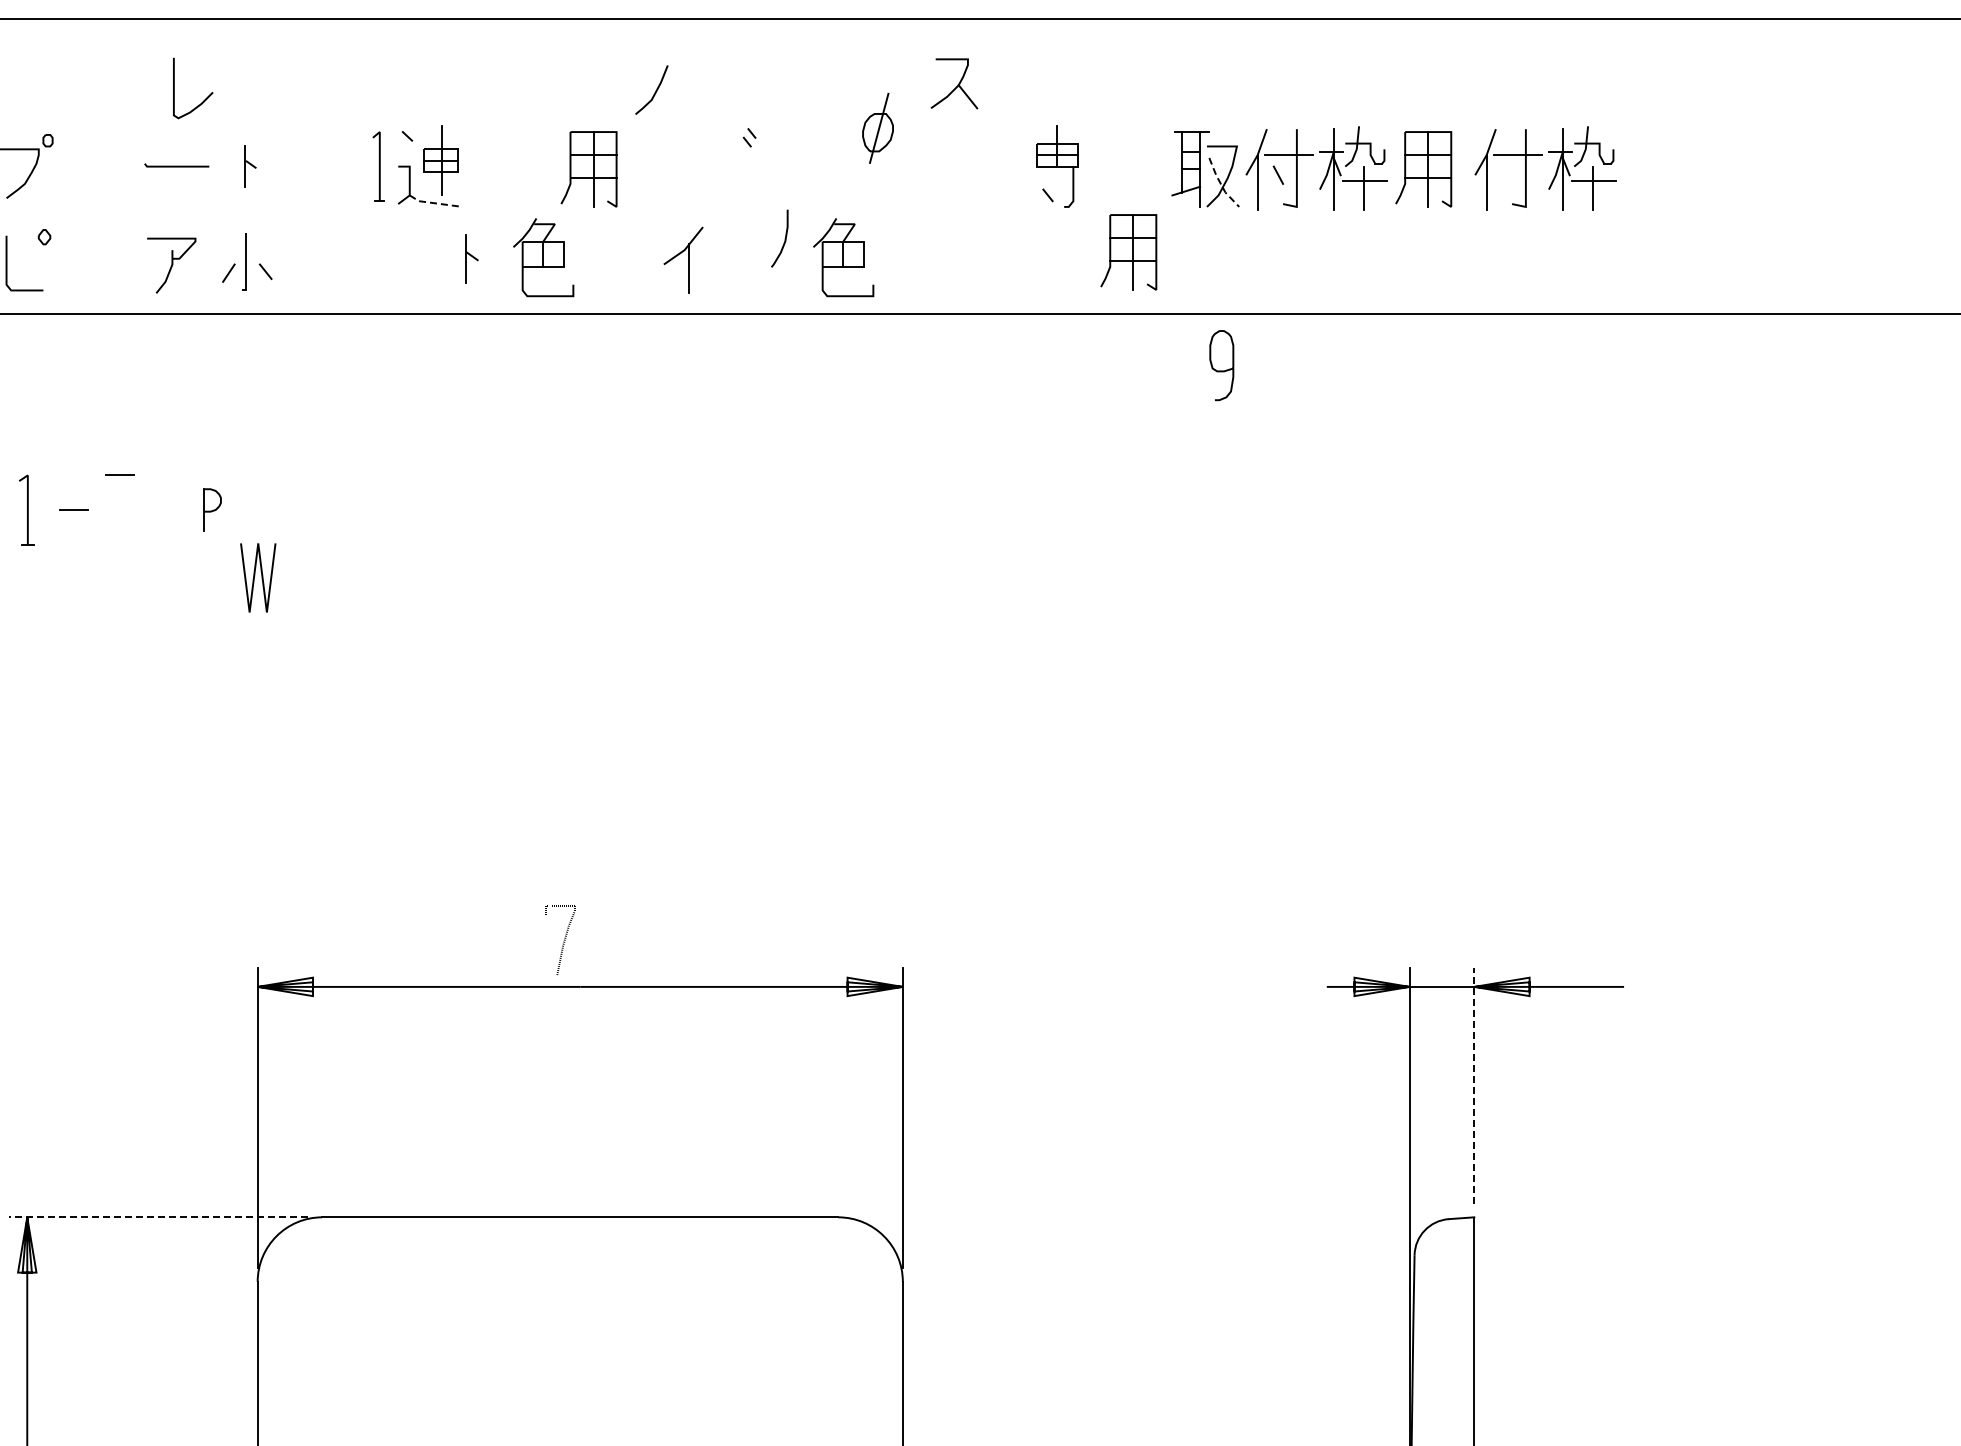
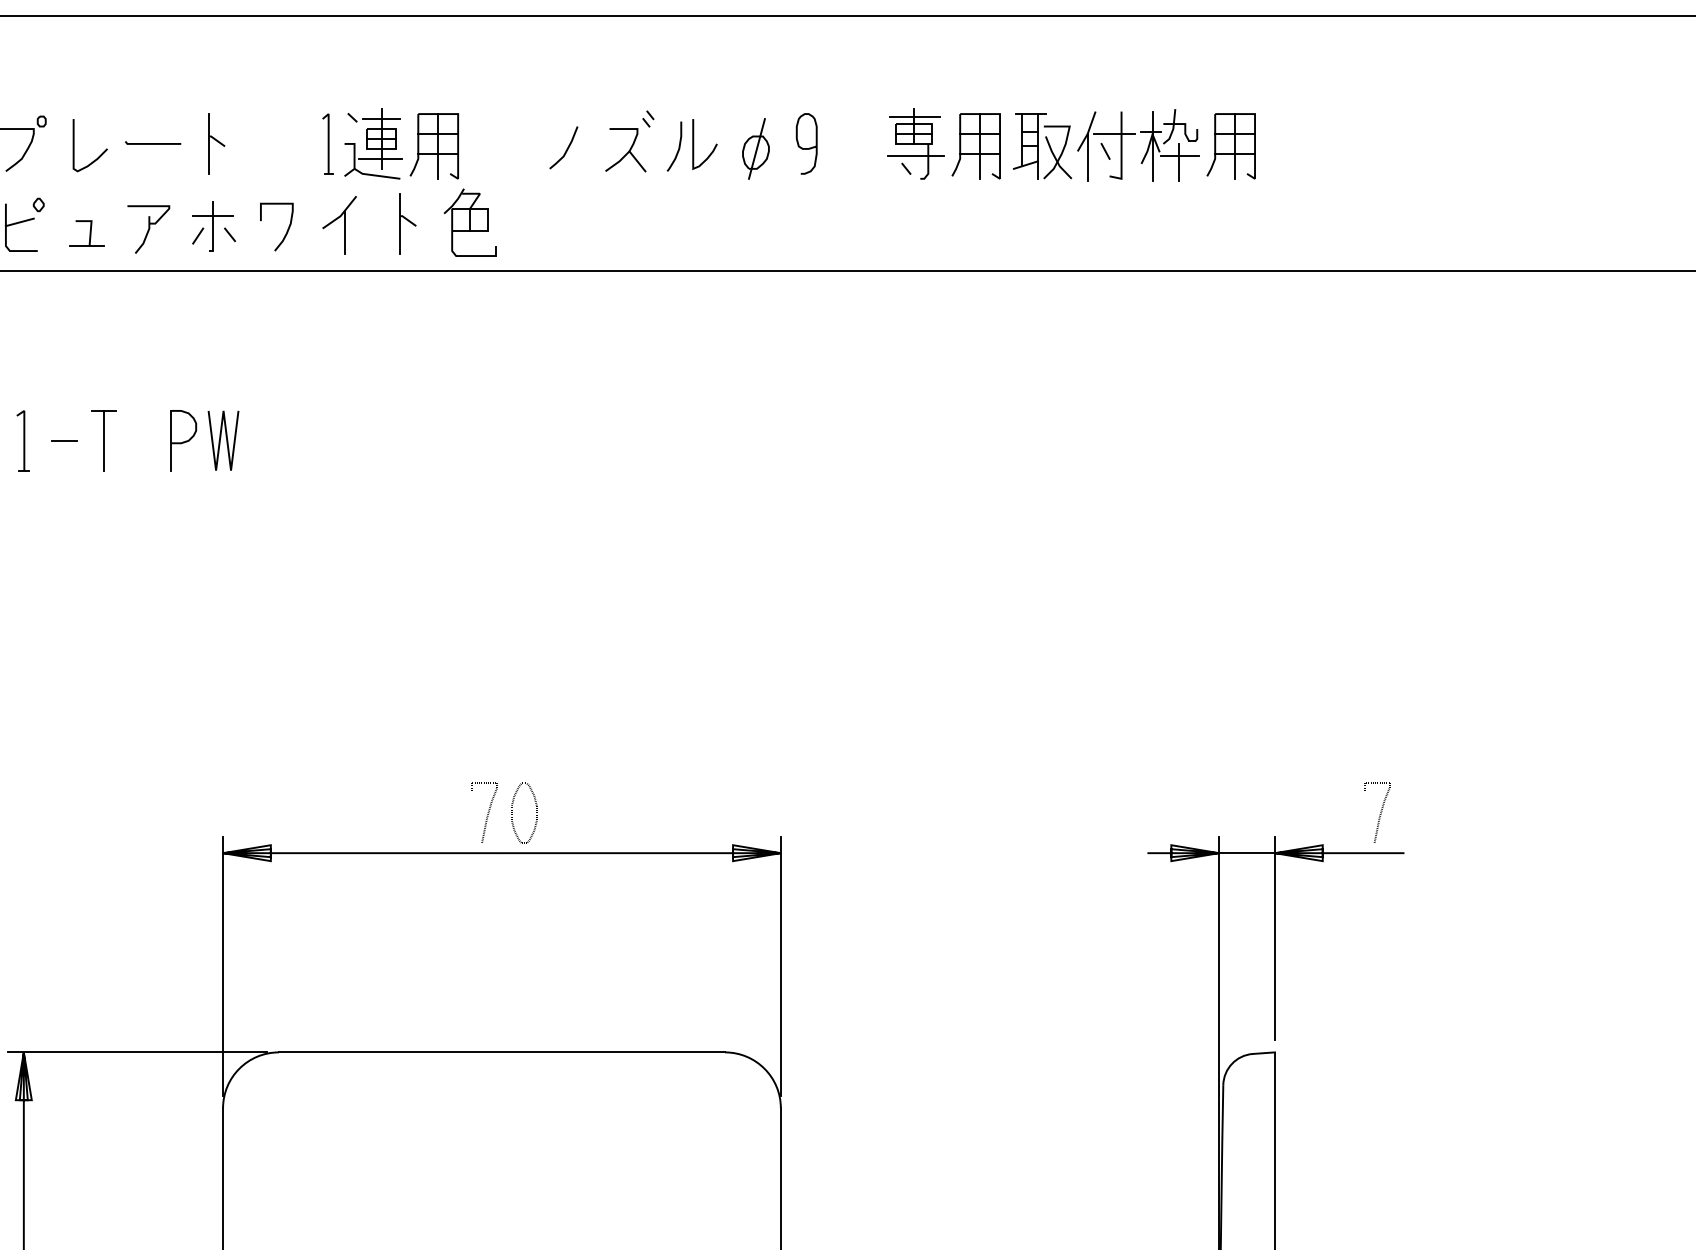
part: (954, 83) -> (625, 149), moved
line: (655, 90) -> (567, 148), moved
curve: (204, 99) -> (100, 155), moved
part: (877, 127) -> (755, 148), moved
line: (1058, 134) -> (915, 116), added
line: (440, 137) -> (381, 118), added
part: (250, 166) -> (216, 143), size x1.67
curve: (802, 166) -> (694, 143), added
part: (588, 169) -> (433, 146), moved
part: (1555, 172) -> (1345, 149), removed
line: (1059, 181) -> (916, 156), added
line: (439, 183) -> (380, 158), added
line: (1221, 184) -> (1056, 159), dashed -> solid
line: (435, 203) -> (376, 175), dashed -> solid
curve: (784, 238) -> (678, 146), moved
line: (246, 250) -> (213, 216), added
part: (1128, 252) -> (975, 146), moved
line: (22, 257) -> (19, 222), added
part: (843, 257) -> (729, 222), removed
part: (471, 258) -> (407, 223), size x1.43
part: (683, 259) -> (339, 224), moved
curve: (331, 267) -> (286, 231), added
part: (99, 270) -> (86, 233), added
curve: (1221, 370) -> (806, 148), moved
line: (120, 509) -> (104, 440), added
part: (212, 509) -> (183, 440), size x1.67
line: (261, 577) -> (226, 440), moved
part: (592, 939) -> (512, 812), added
curve: (1595, 941) -> (1379, 813), added
line: (1474, 1085) -> (1275, 938), dashed -> solid
line: (158, 1217) -> (137, 1052), dashed -> solid

